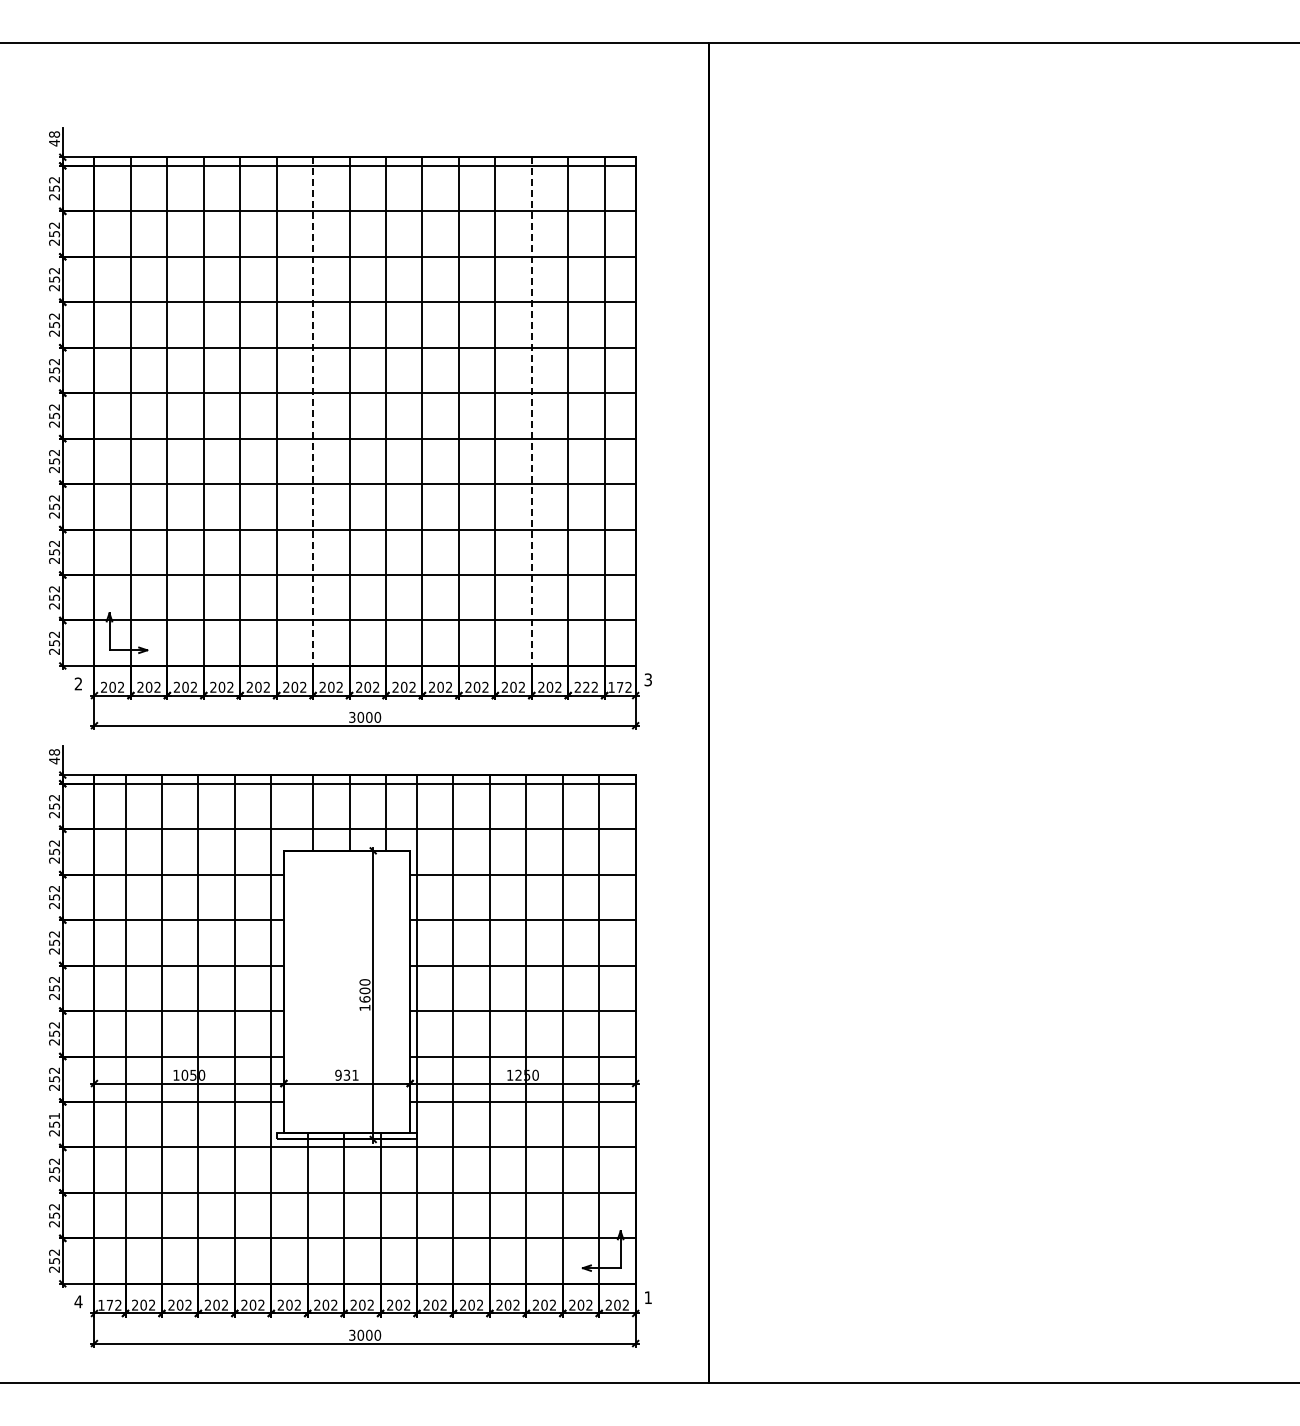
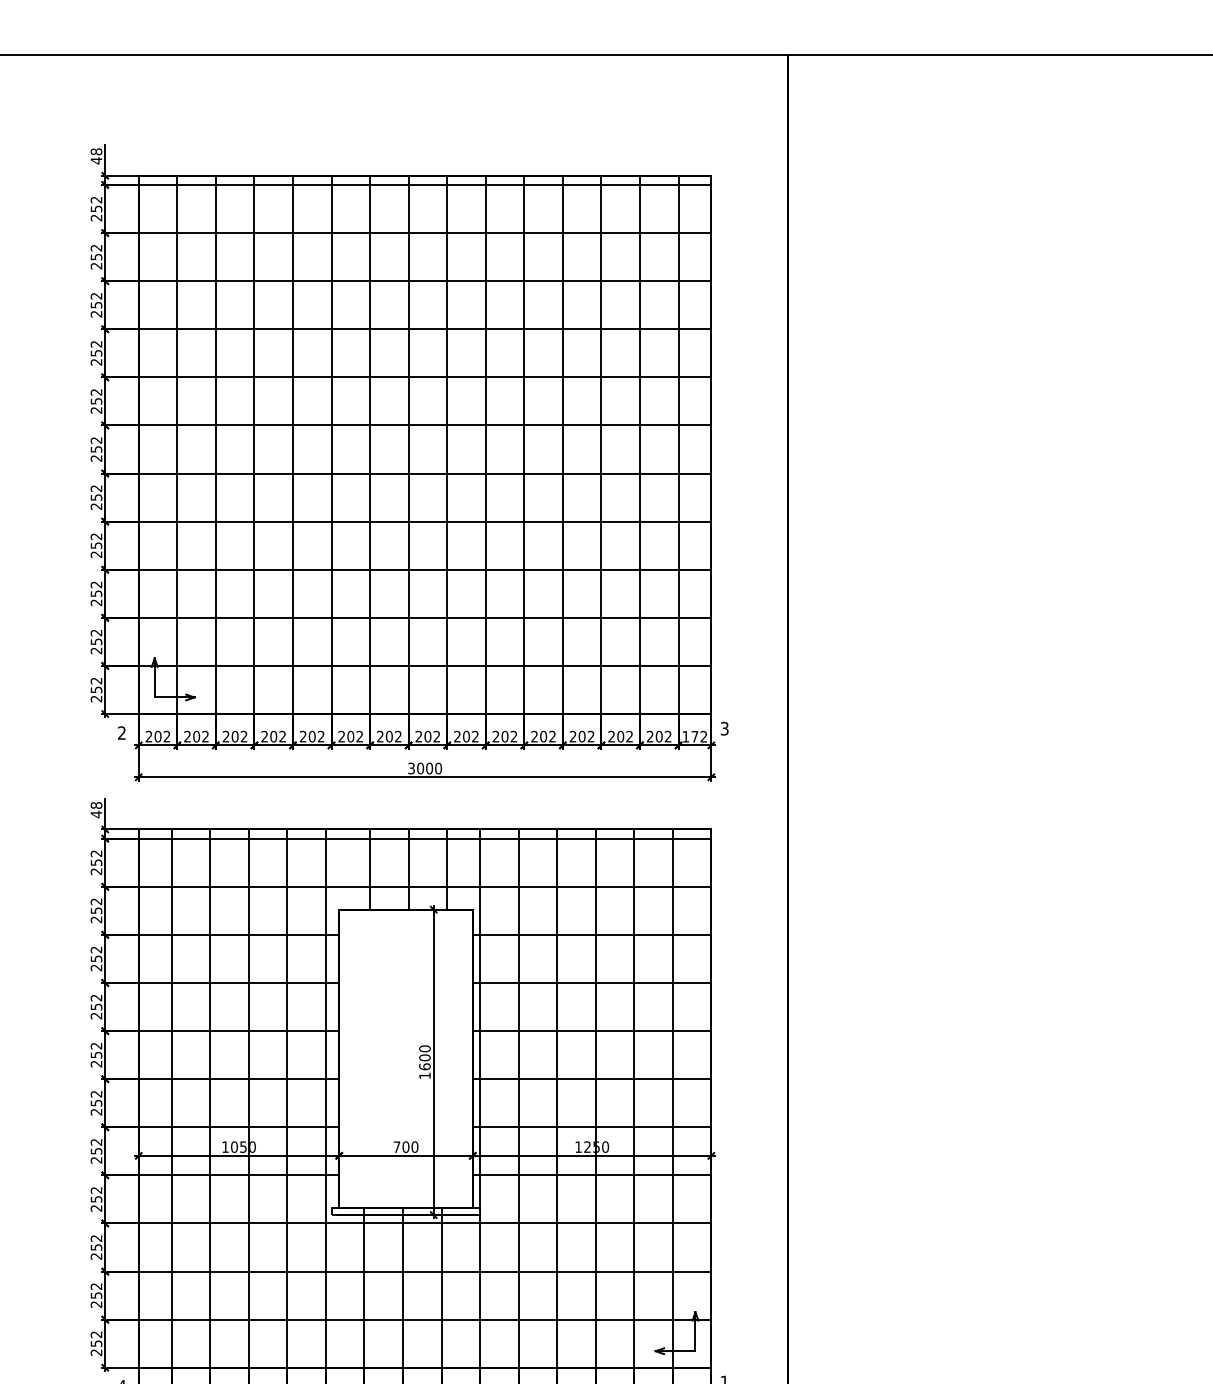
line: (313, 412) -> (370, 445), dashed -> solid
line: (531, 412) -> (601, 445), dashed -> solid
text: (586, 686) -> (659, 735), 222 -> 202
text: (346, 1074) -> (405, 1146), 931 -> 700
text: (54, 1116) -> (96, 1190), 251 -> 252

